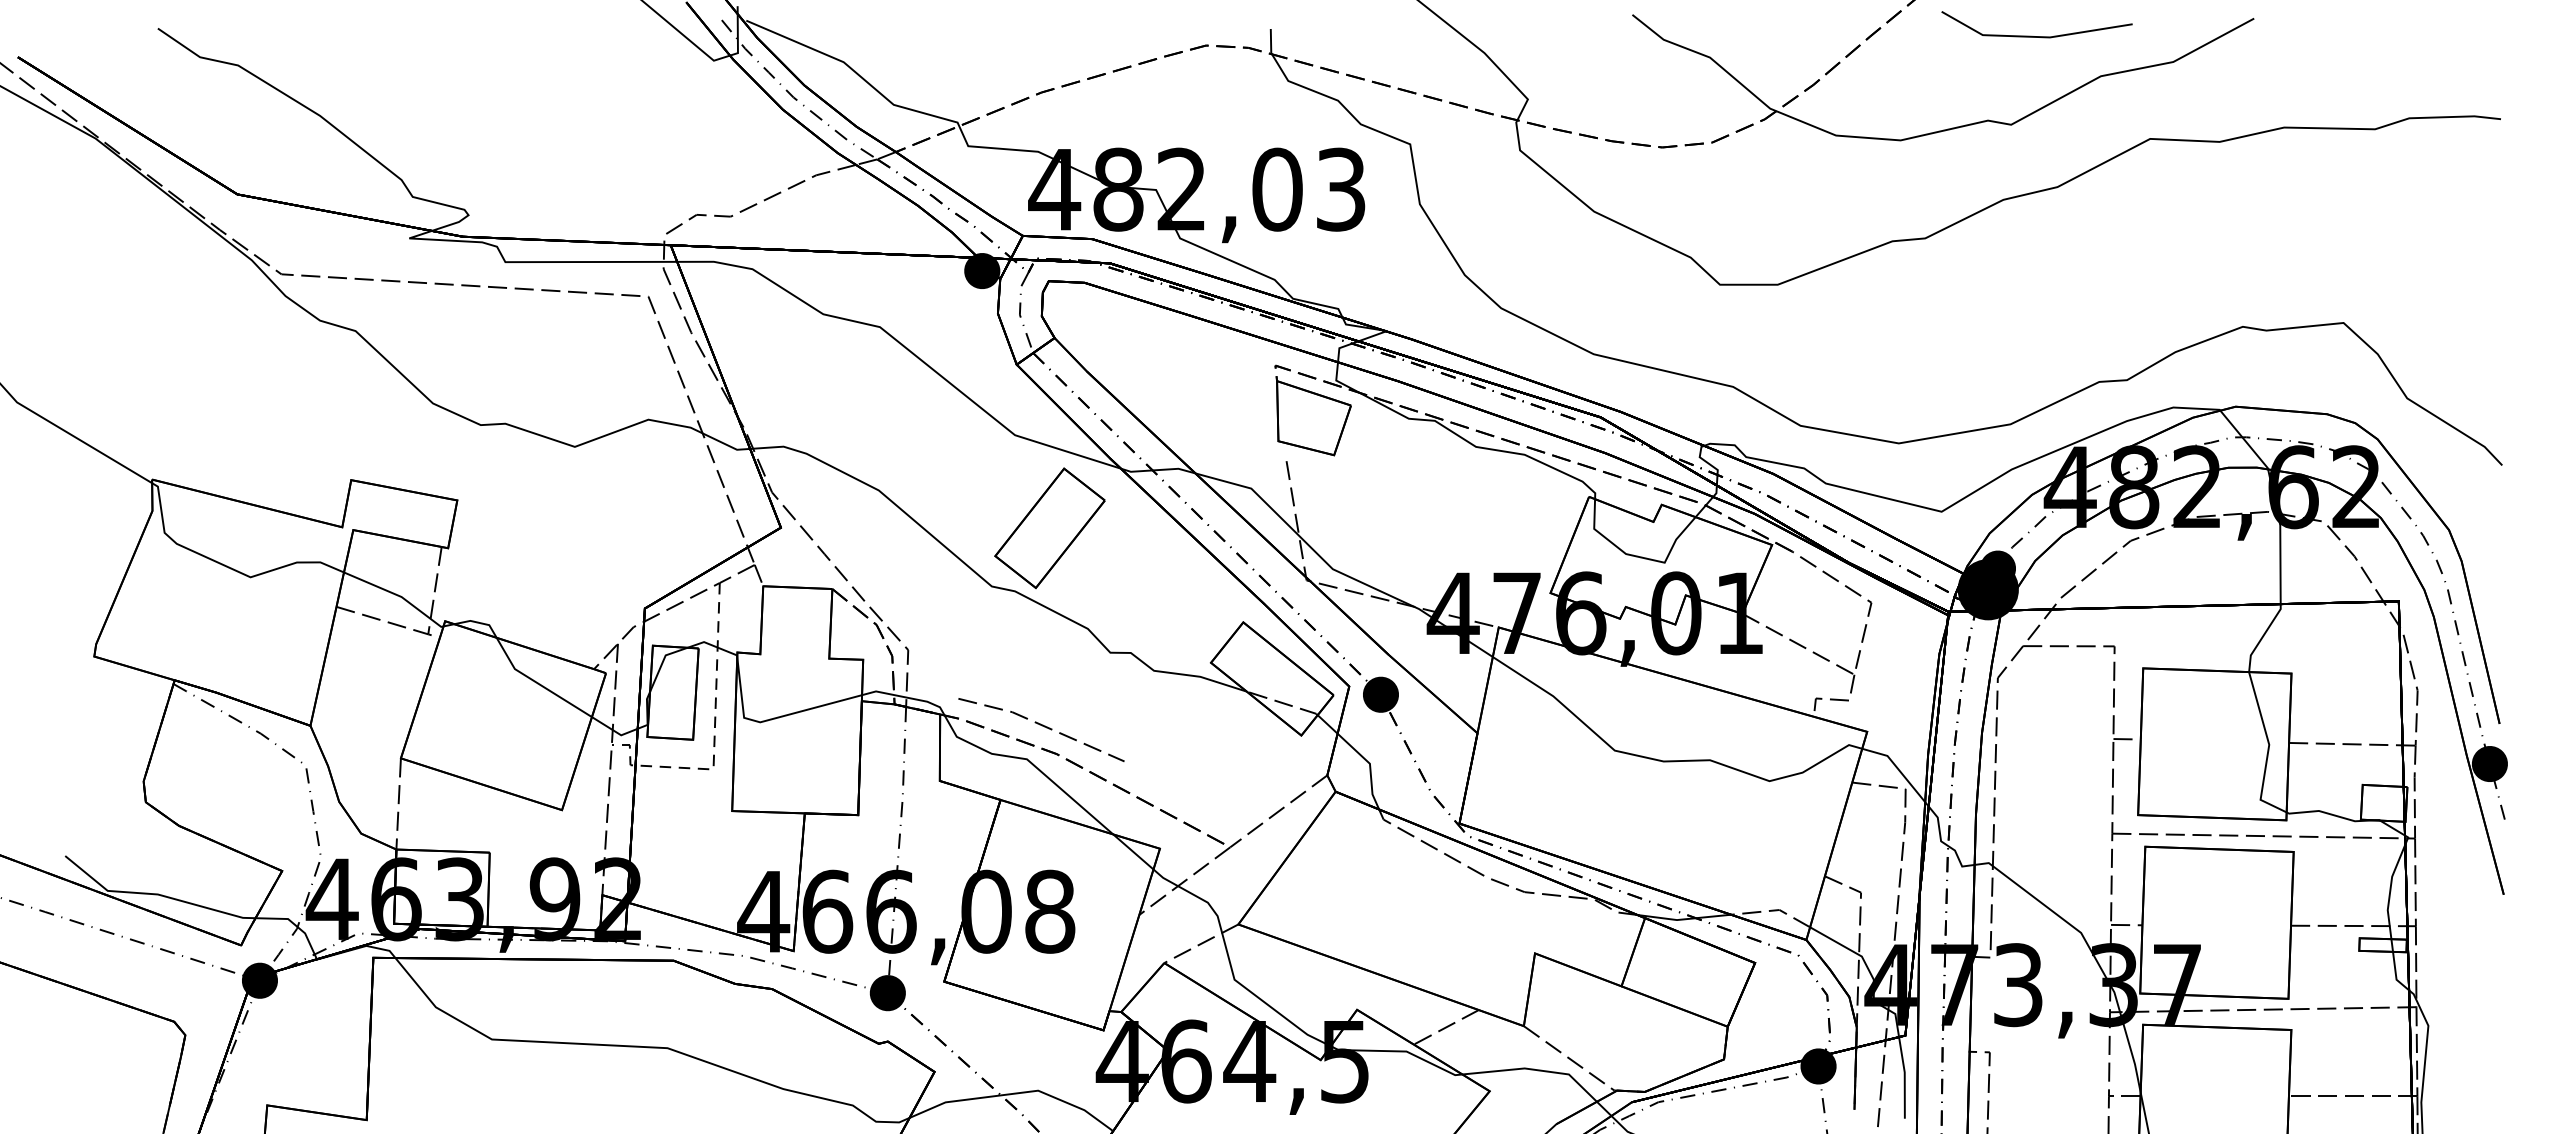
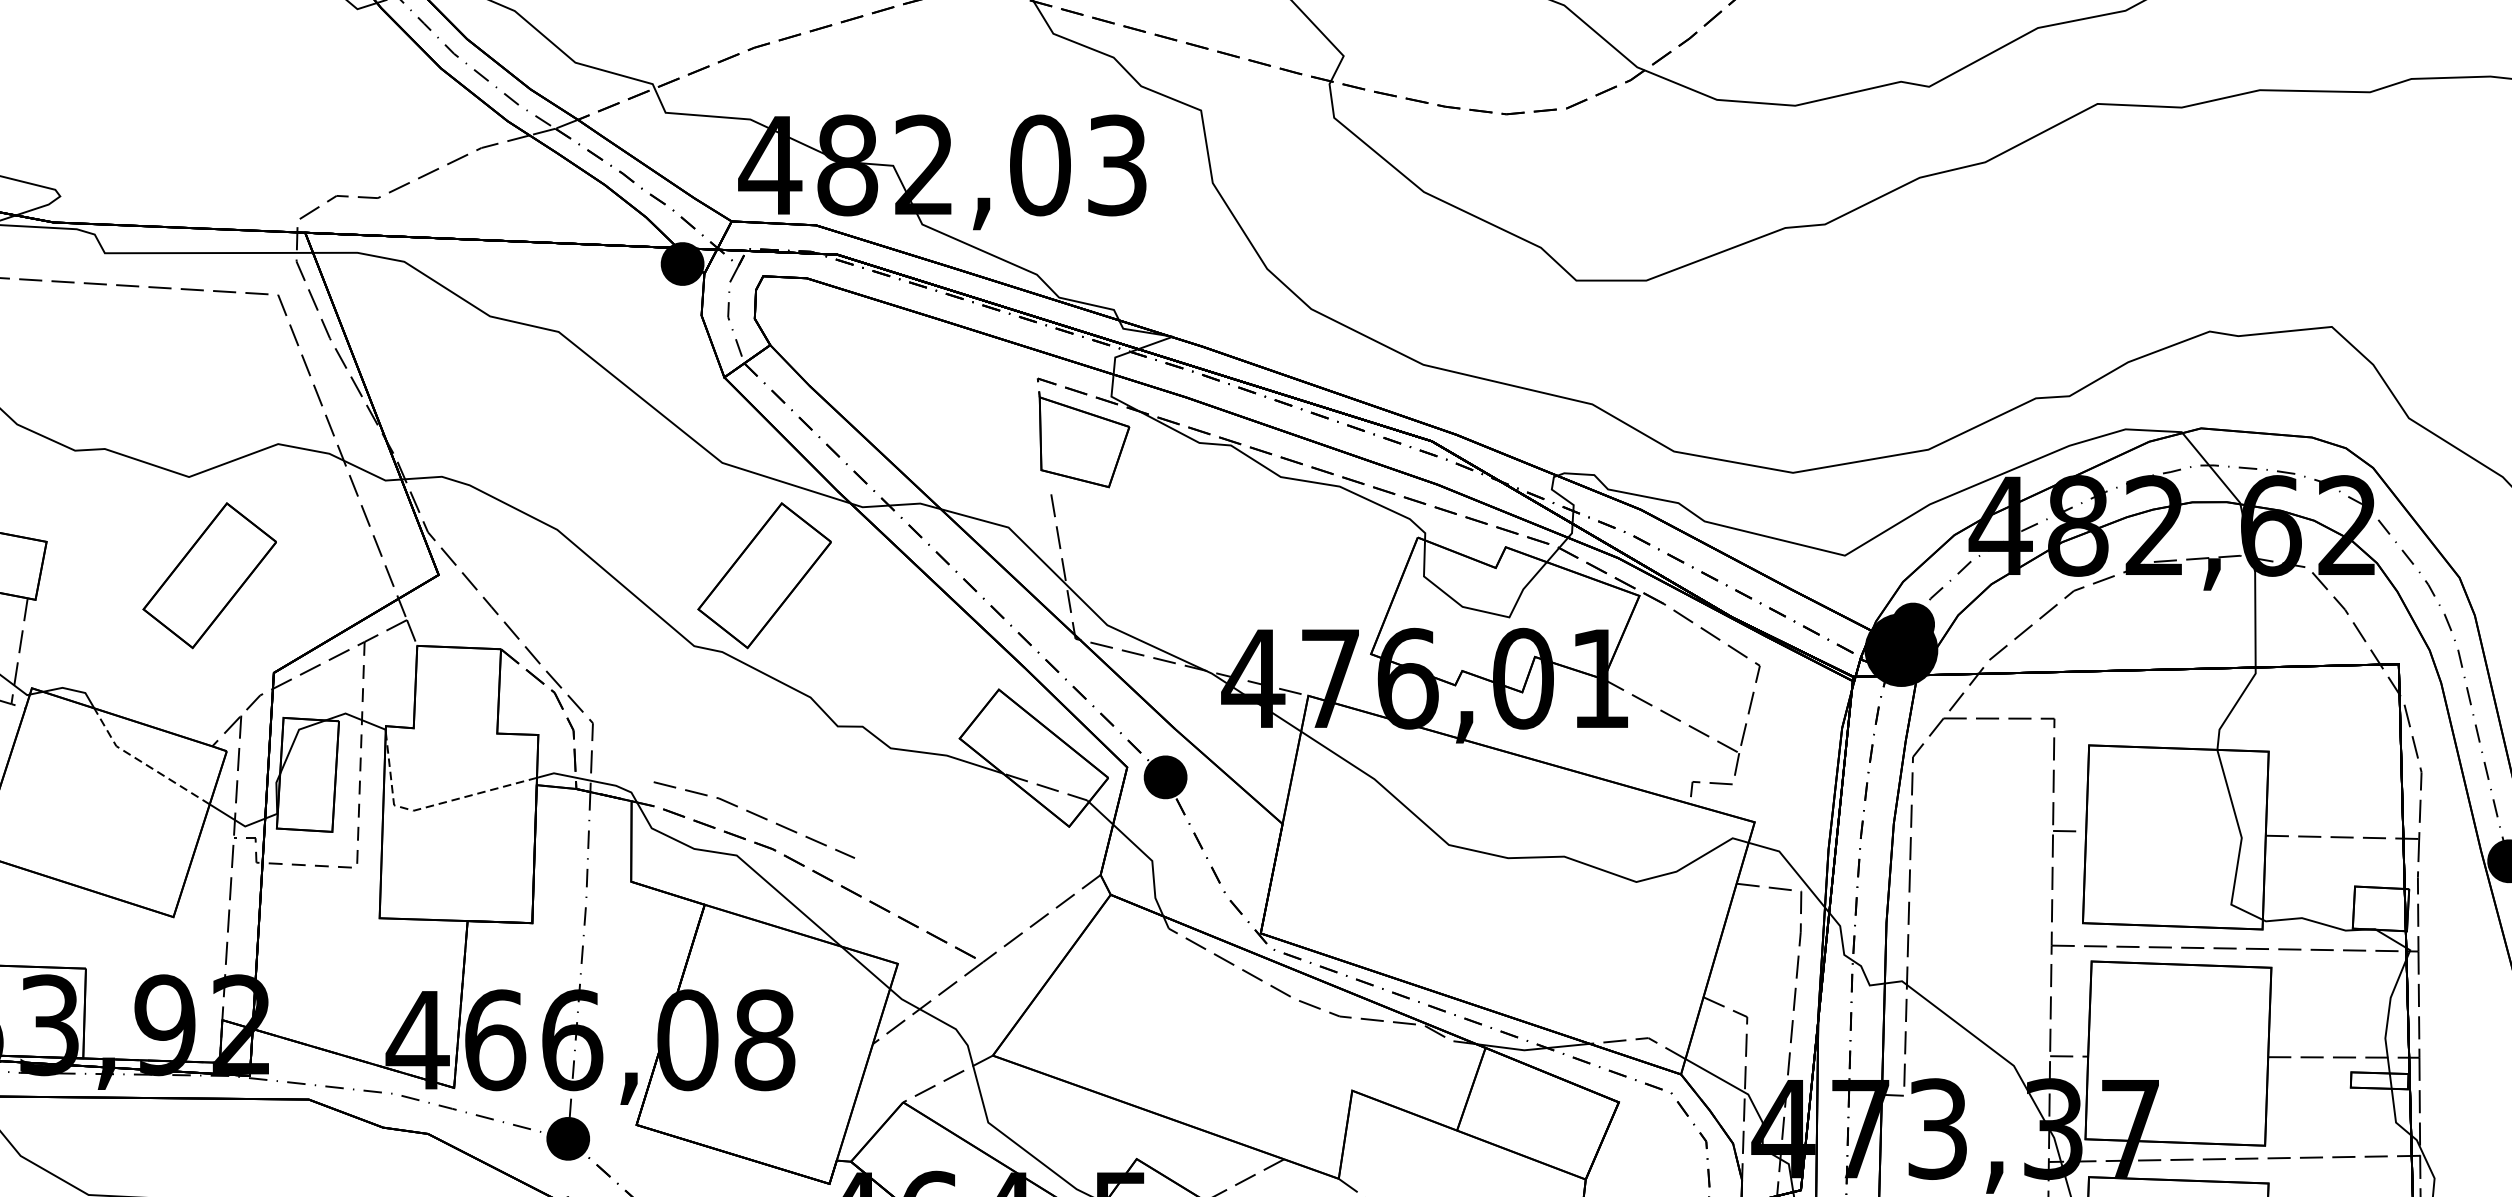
part: (591, 528) -> (209, 575), added
line: (536, 682) -> (142, 762), solid -> dashed
line: (771, 719) -> (427, 807), solid -> dashed

